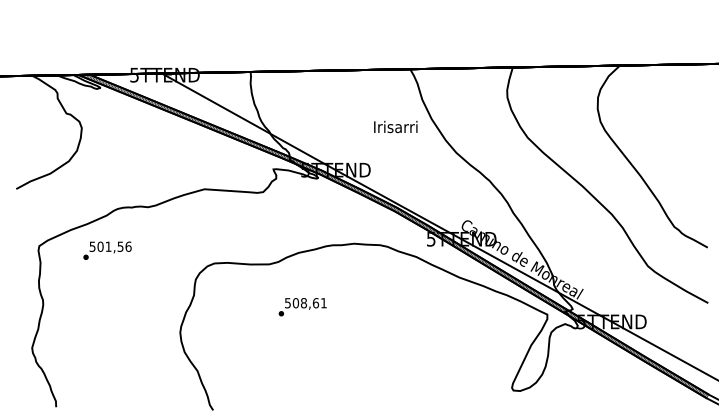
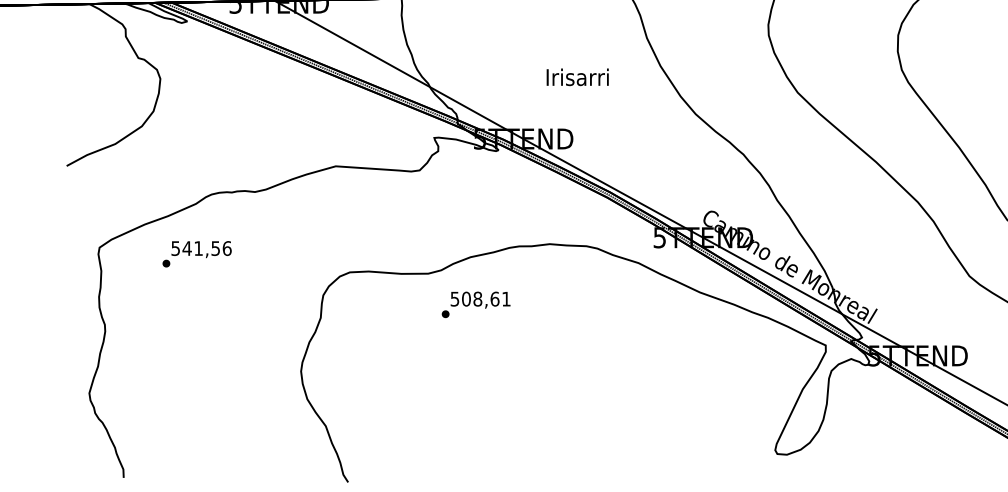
text: (395, 126) -> (577, 76), moved
text: (100, 246) -> (187, 248), 501,56 -> 541,56
text: (302, 307) -> (475, 305), moved

